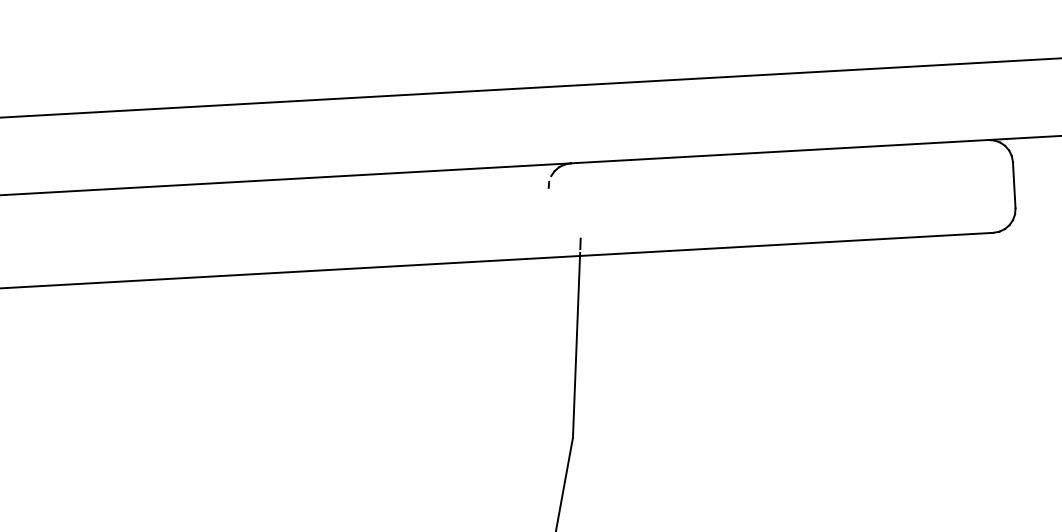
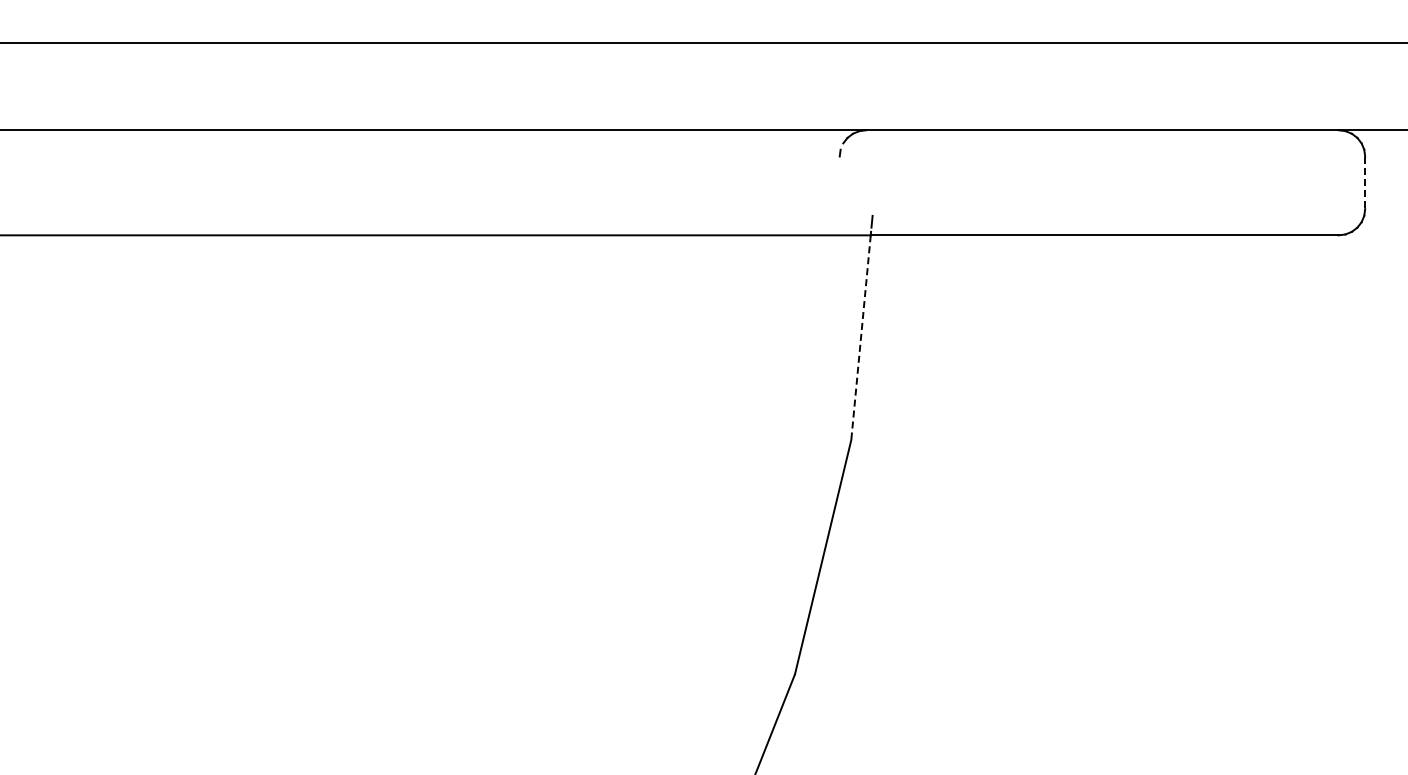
line: (1014, 185) -> (1365, 183), solid -> dashed
line: (576, 346) -> (861, 337), solid -> dashed

